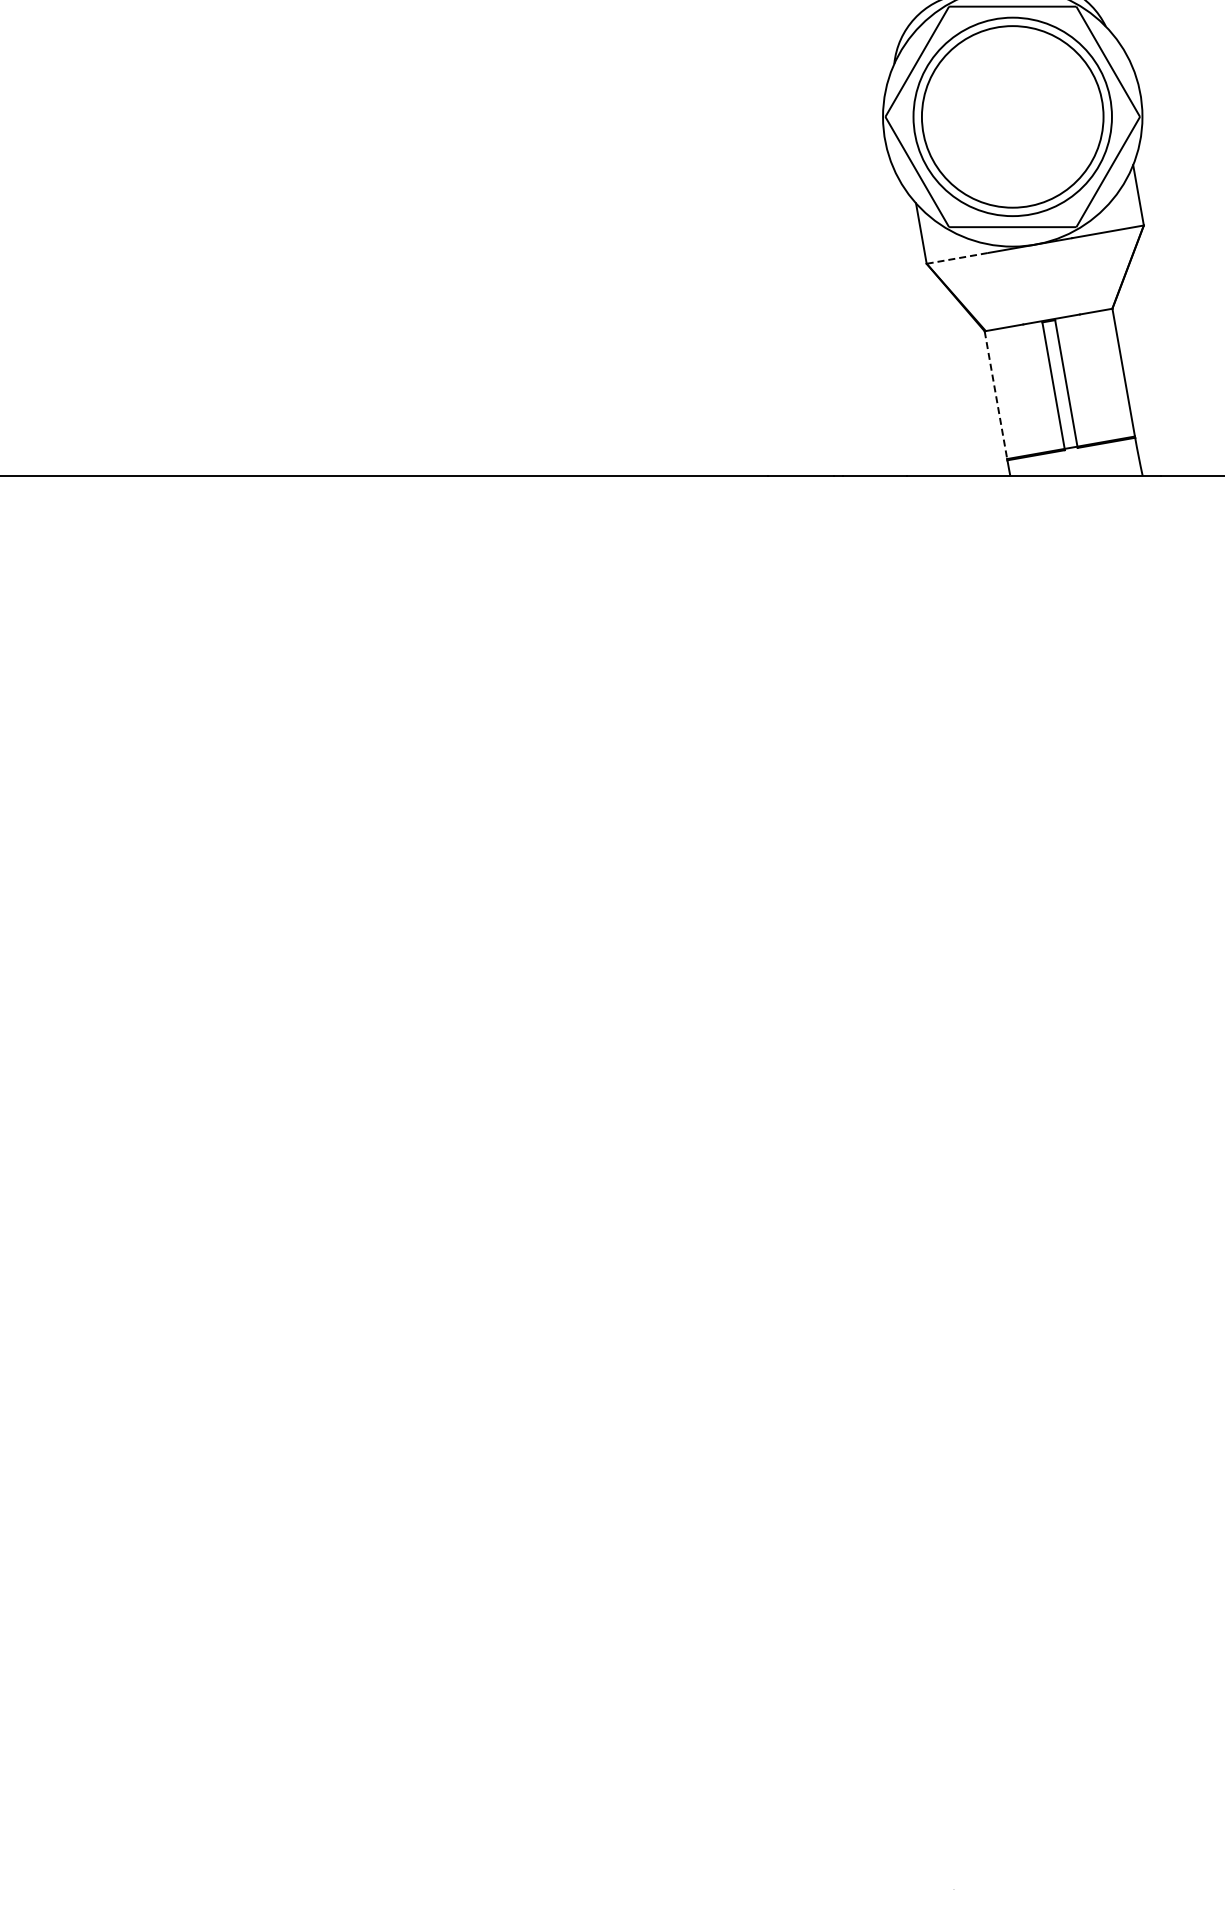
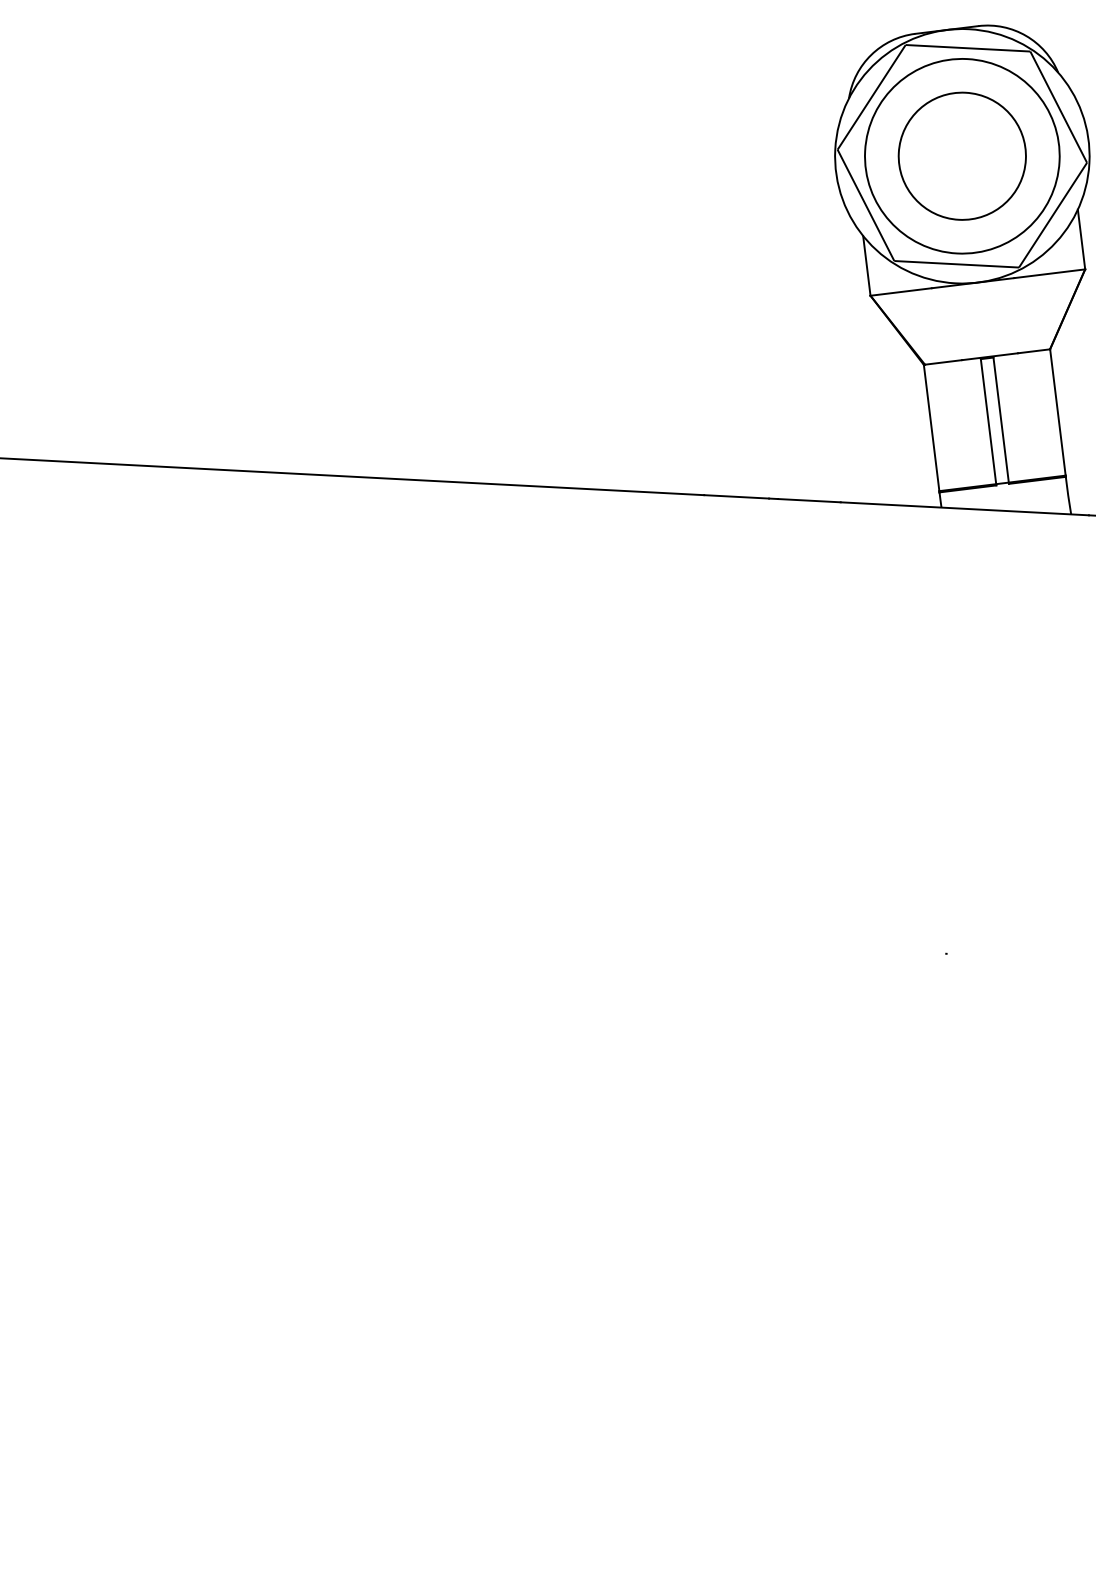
circle: (1012, 116) -> (962, 155), size x0.71
line: (958, 258) -> (901, 292), dashed -> solid
line: (996, 395) -> (932, 428), dashed -> solid

